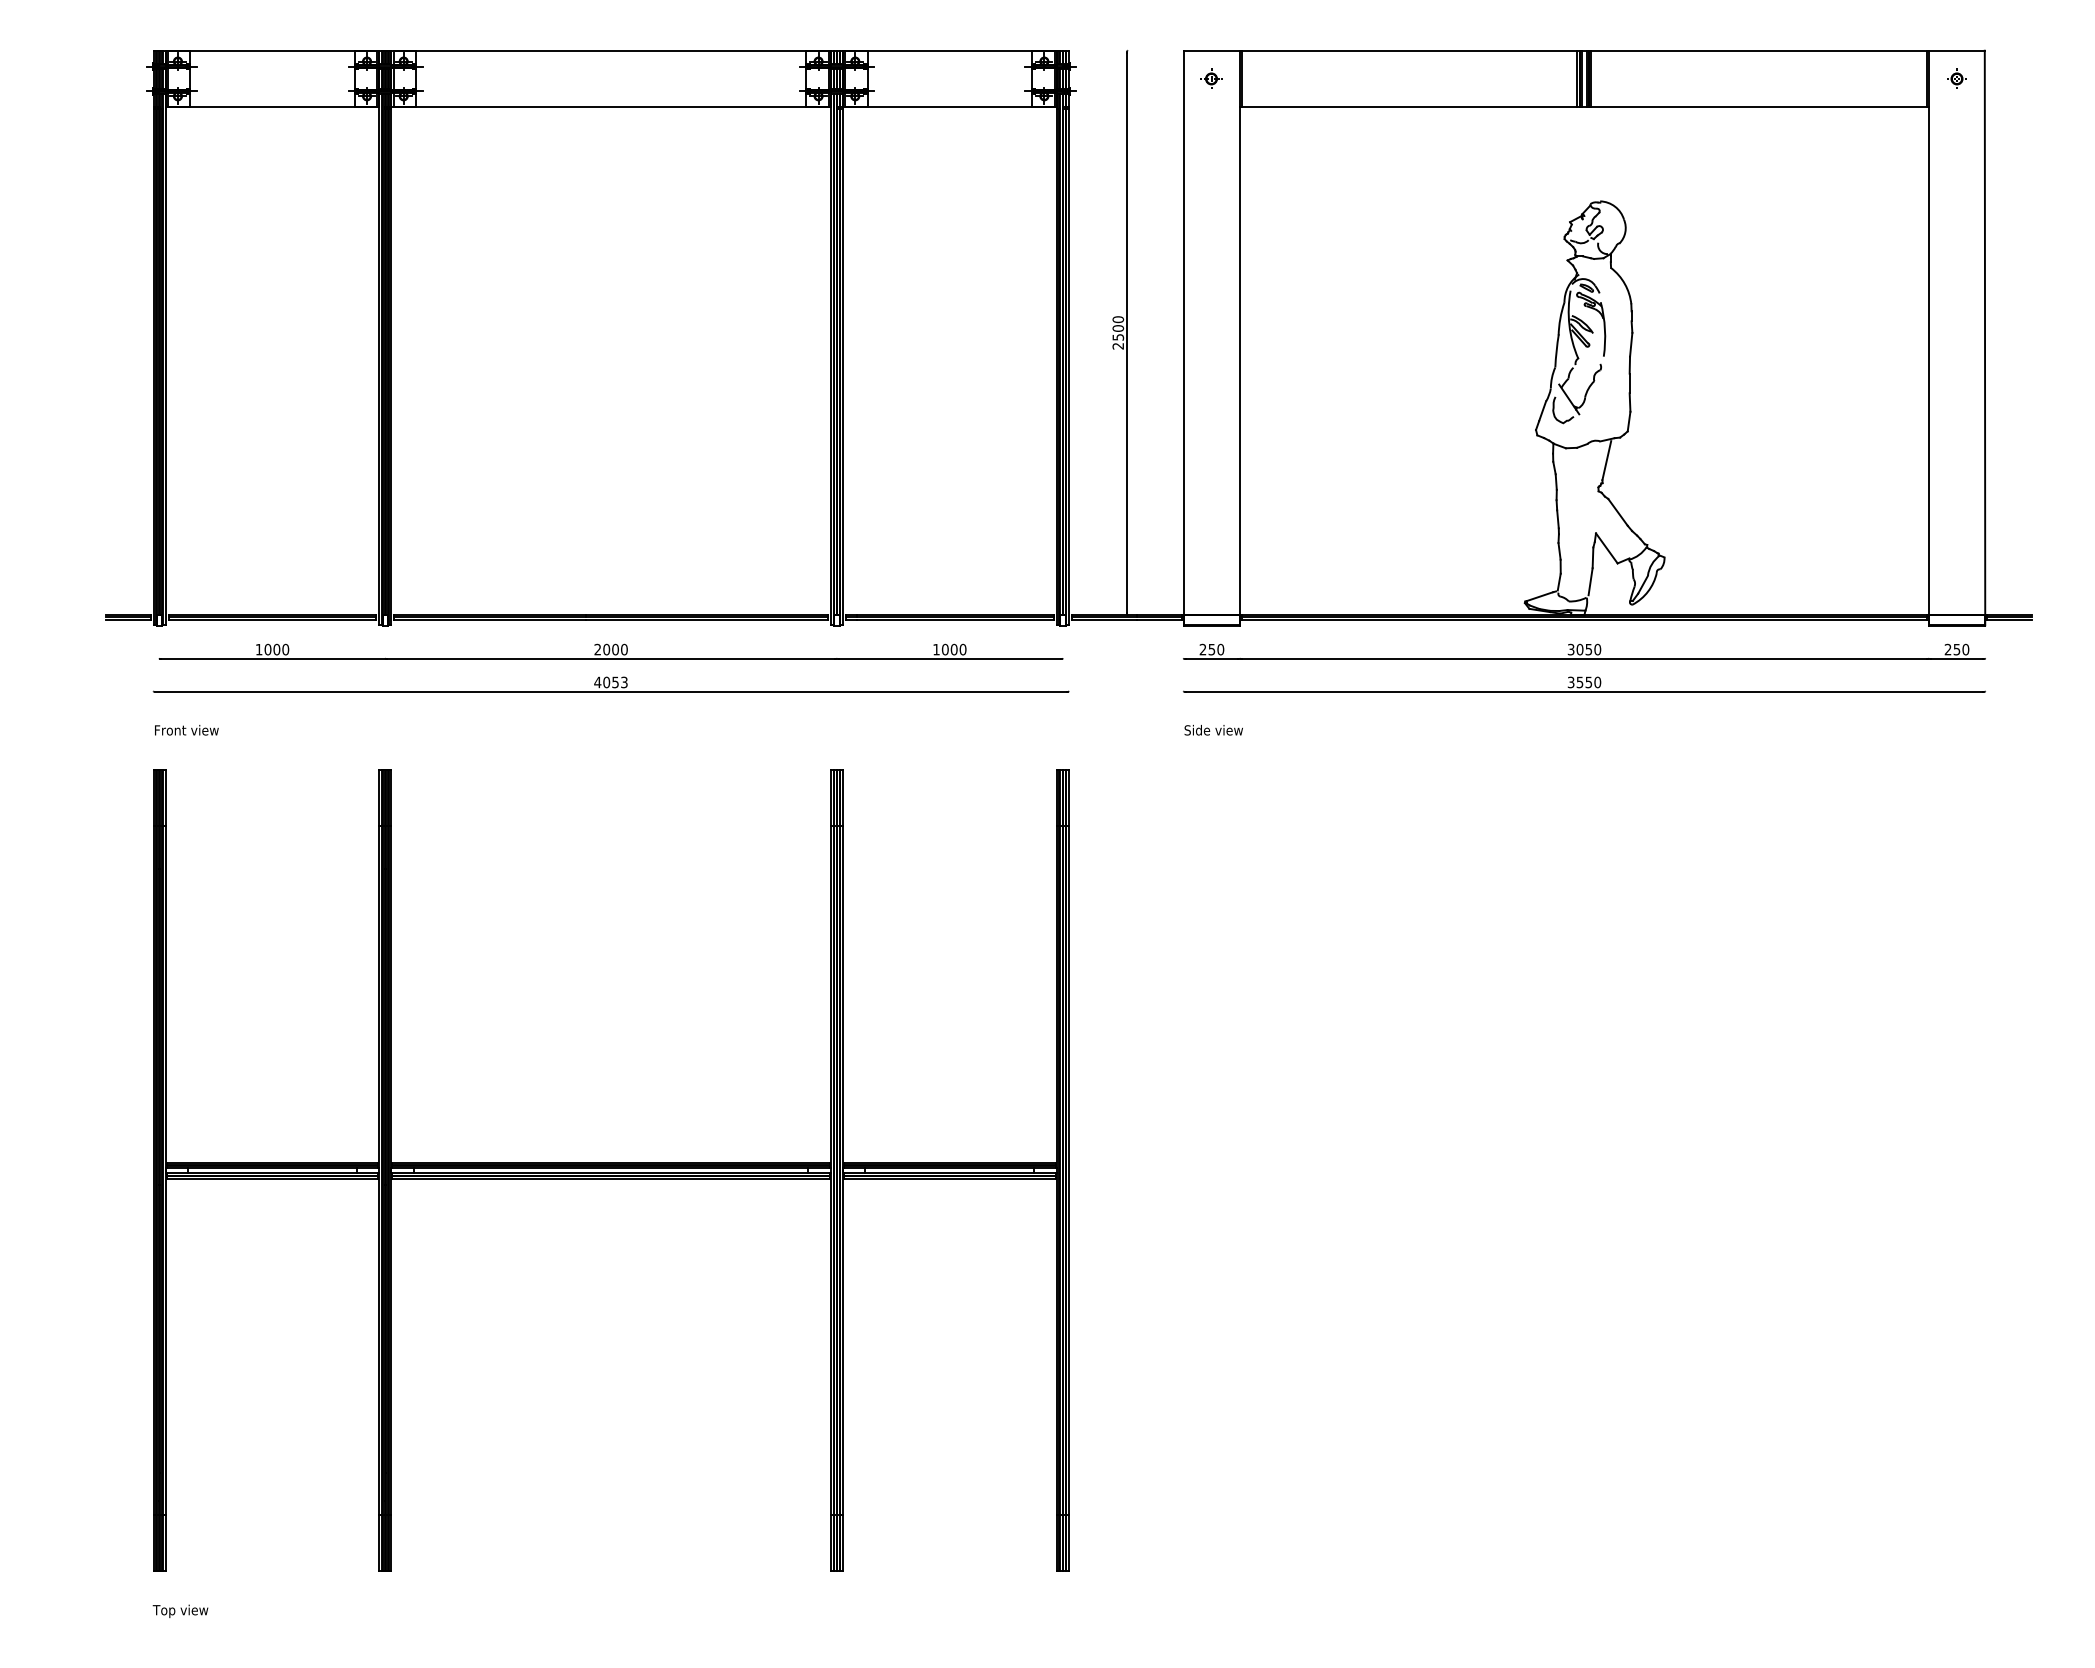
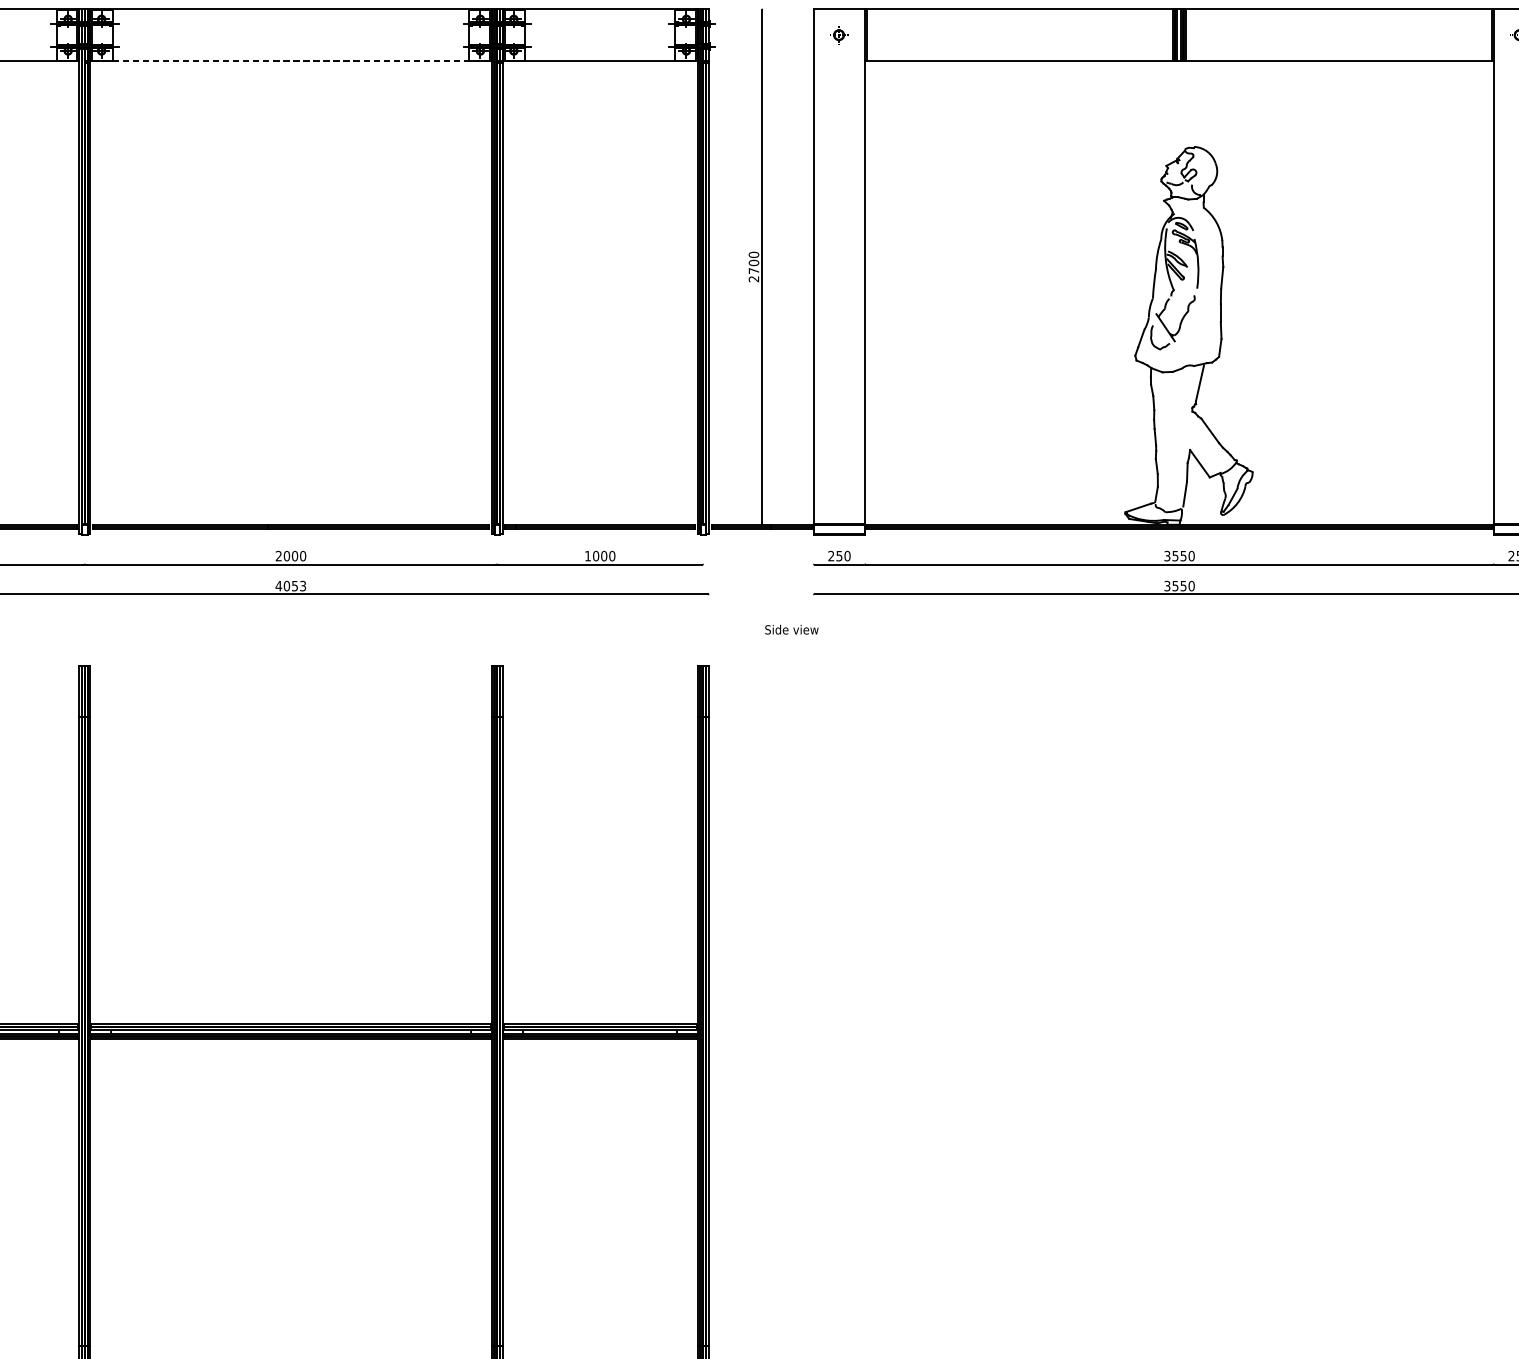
line: (611, 107) -> (291, 61), solid -> dashed
text: (1118, 337) -> (754, 271), 2500 -> 2700
text: (1579, 649) -> (1175, 556), 3050 -> 3550
text: (1213, 729) -> (791, 629), moved

